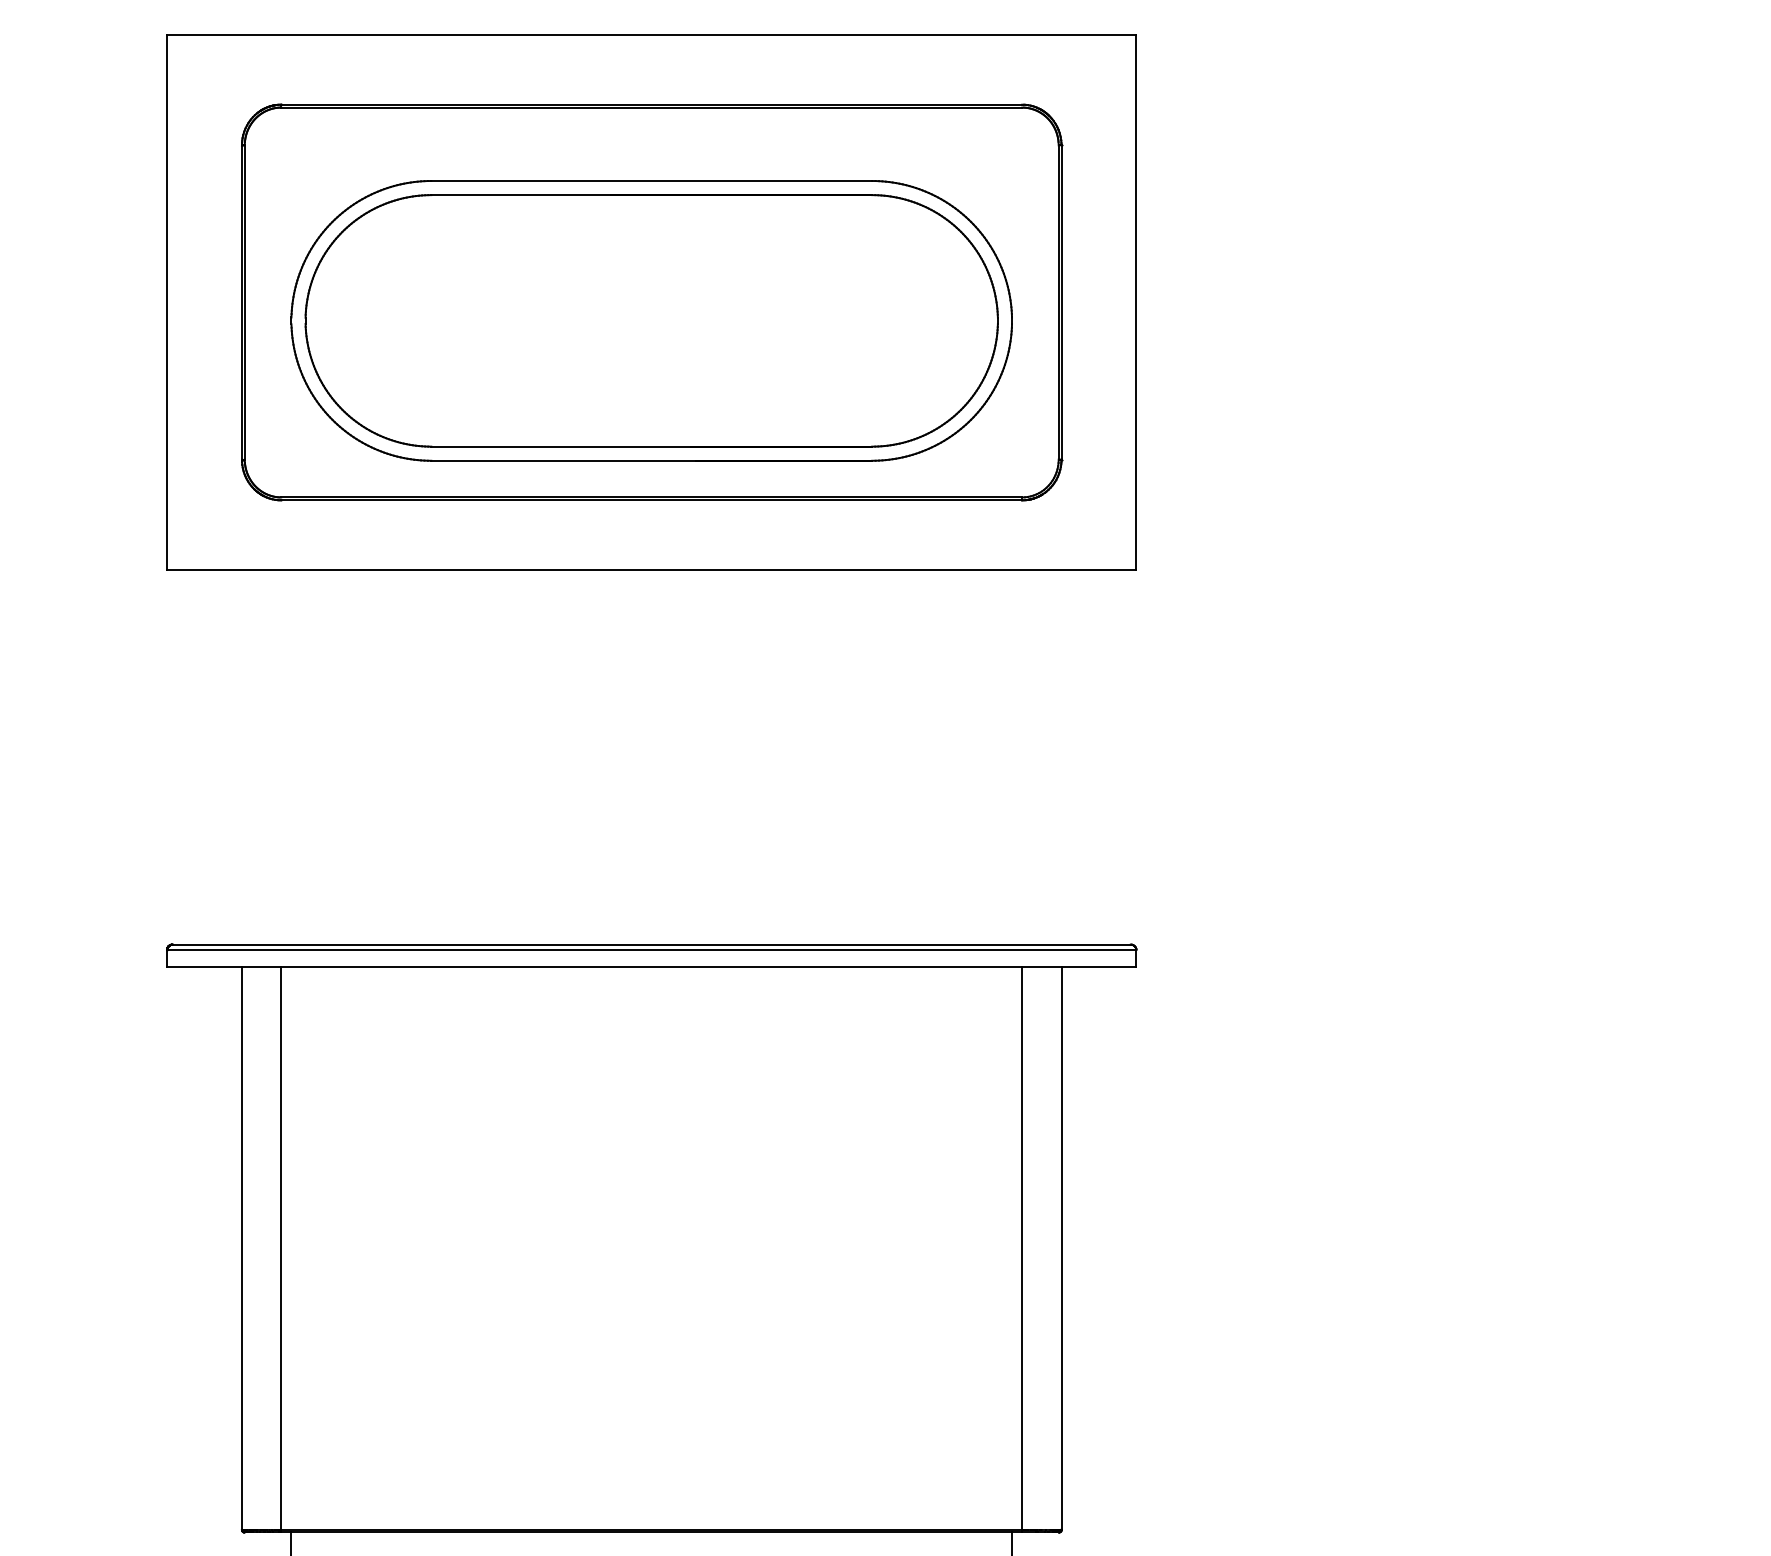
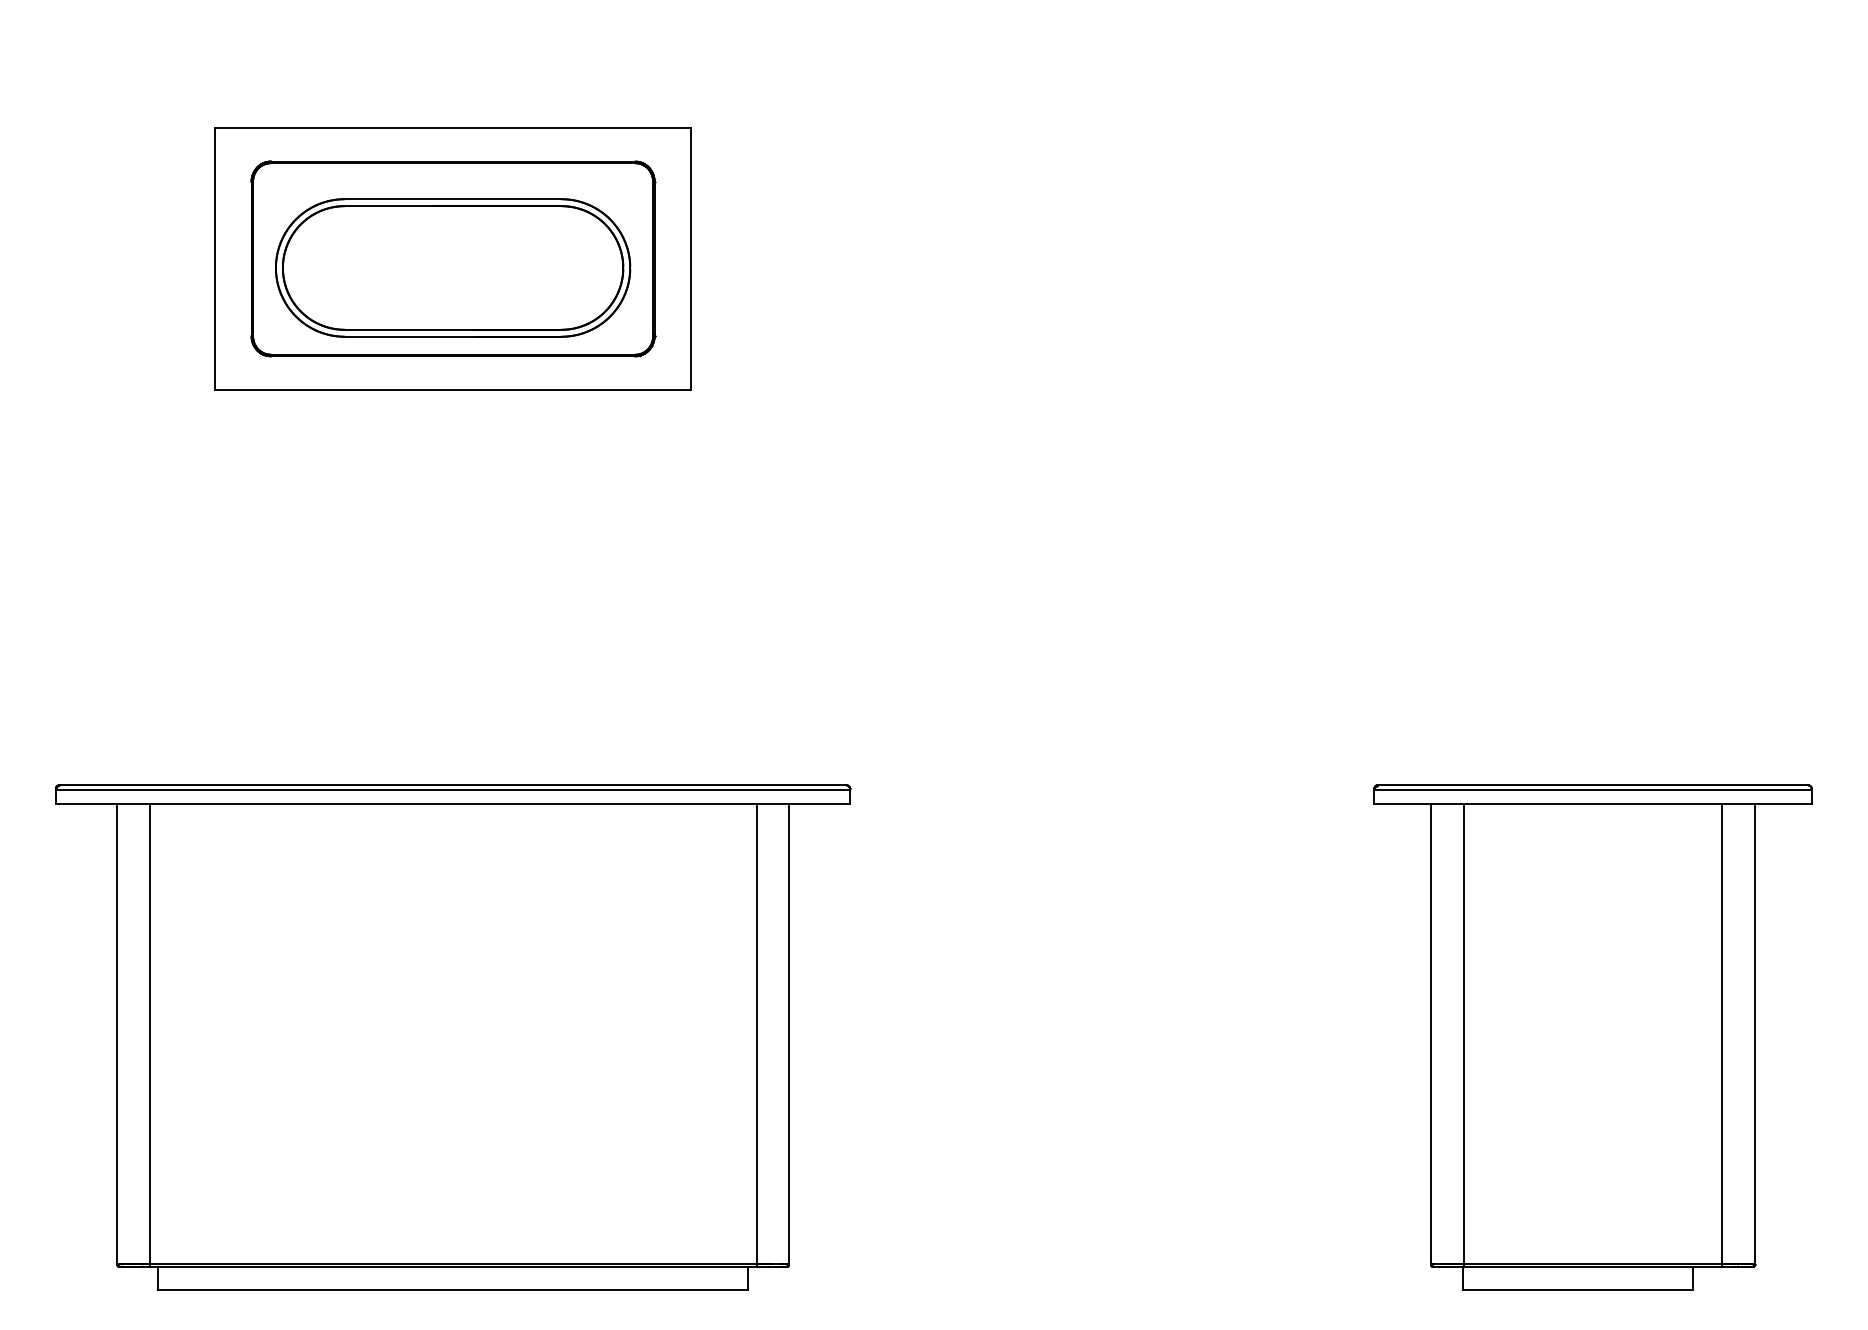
part: (650, 301) -> (452, 258), size x0.6

